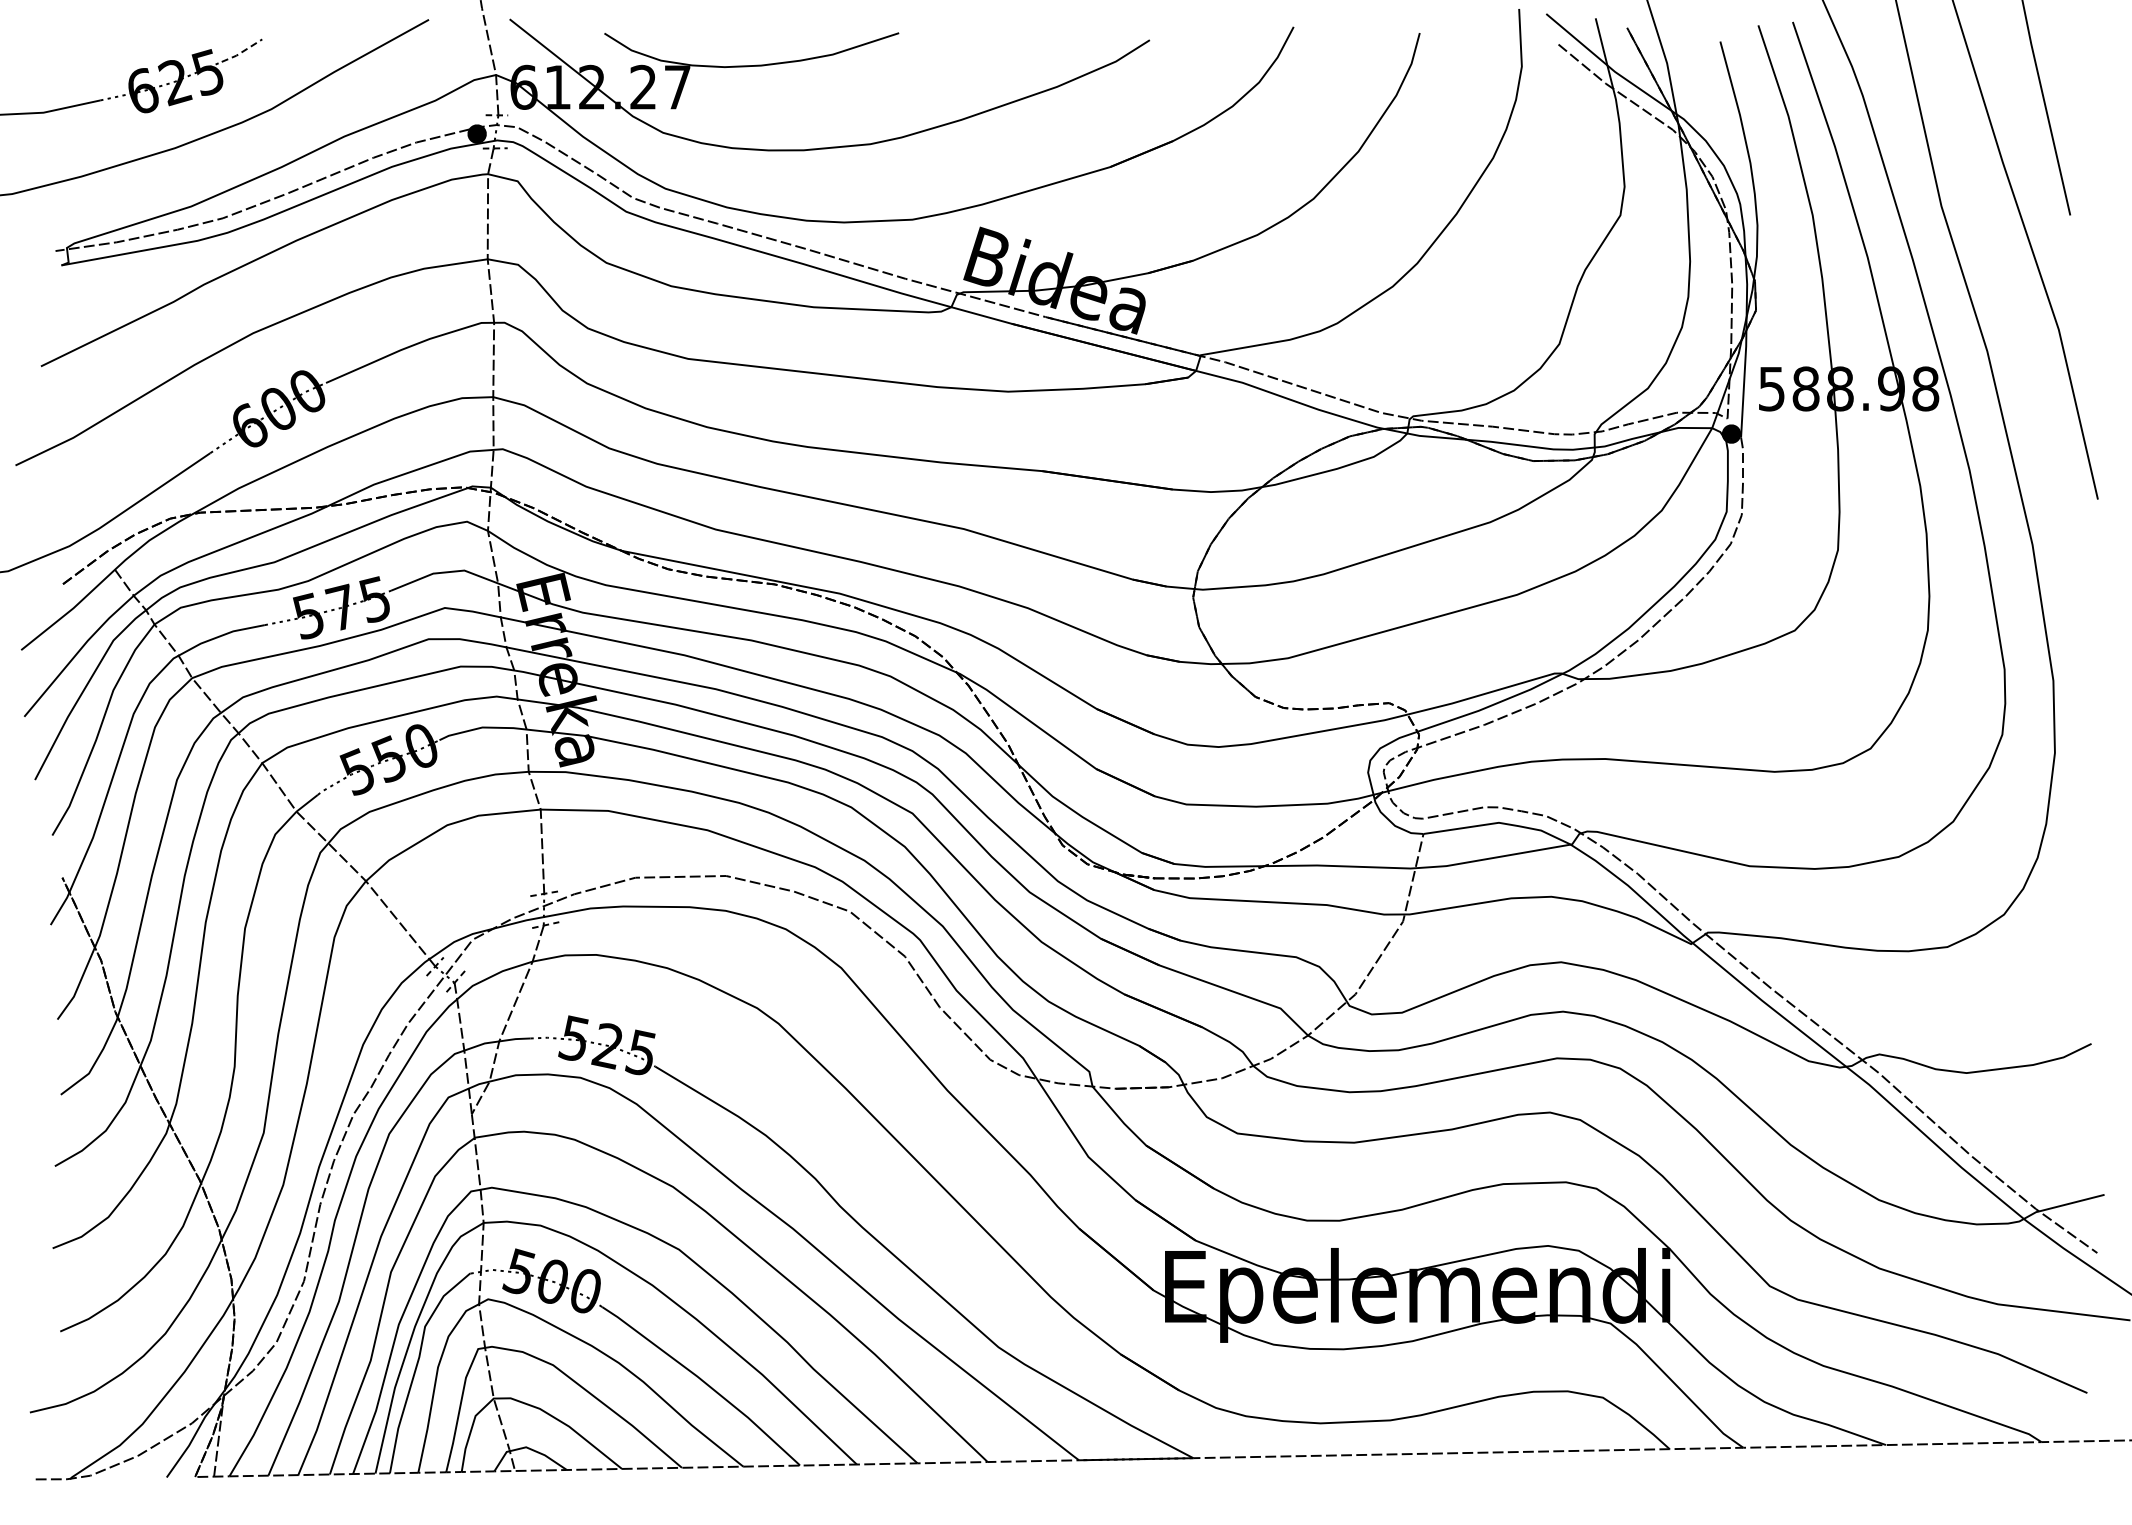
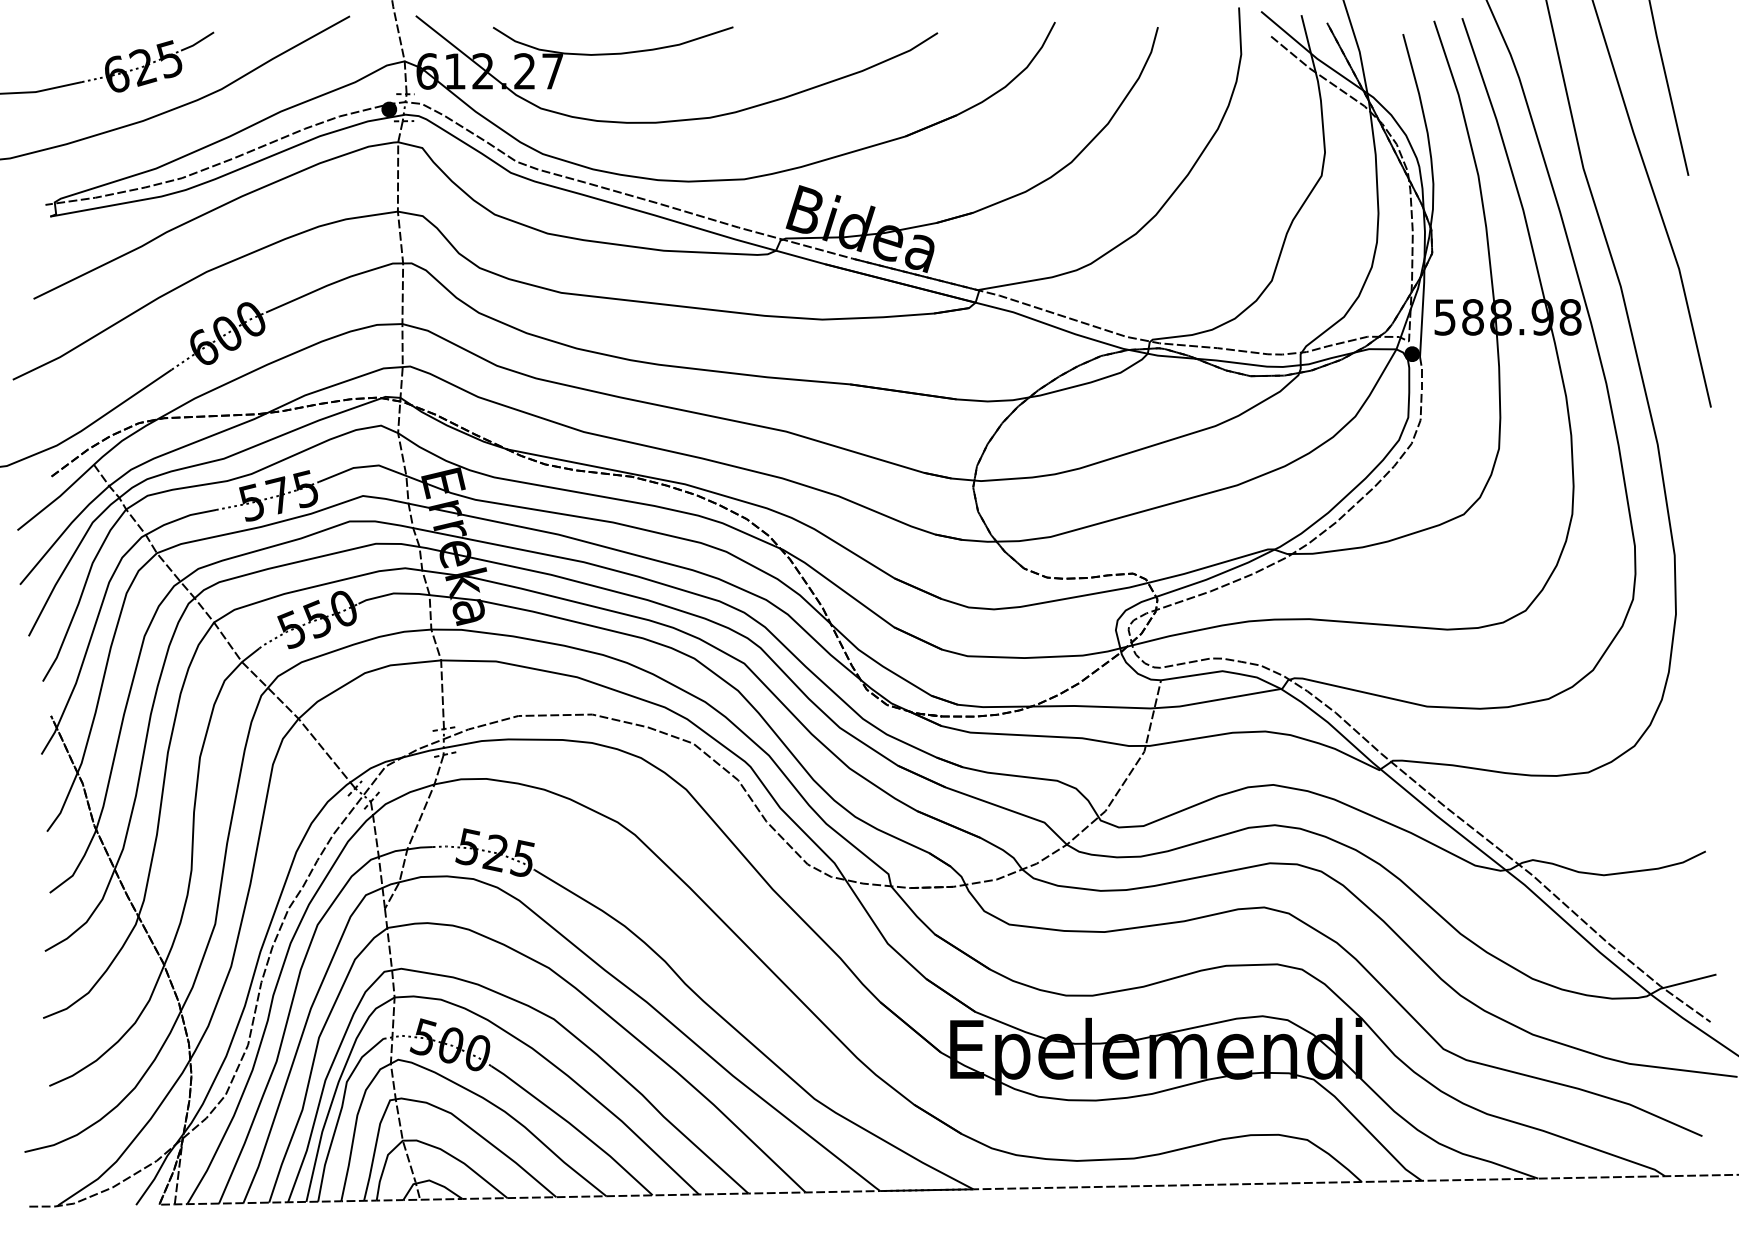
line: (242, 52) -> (197, 42), dashed -> solid

